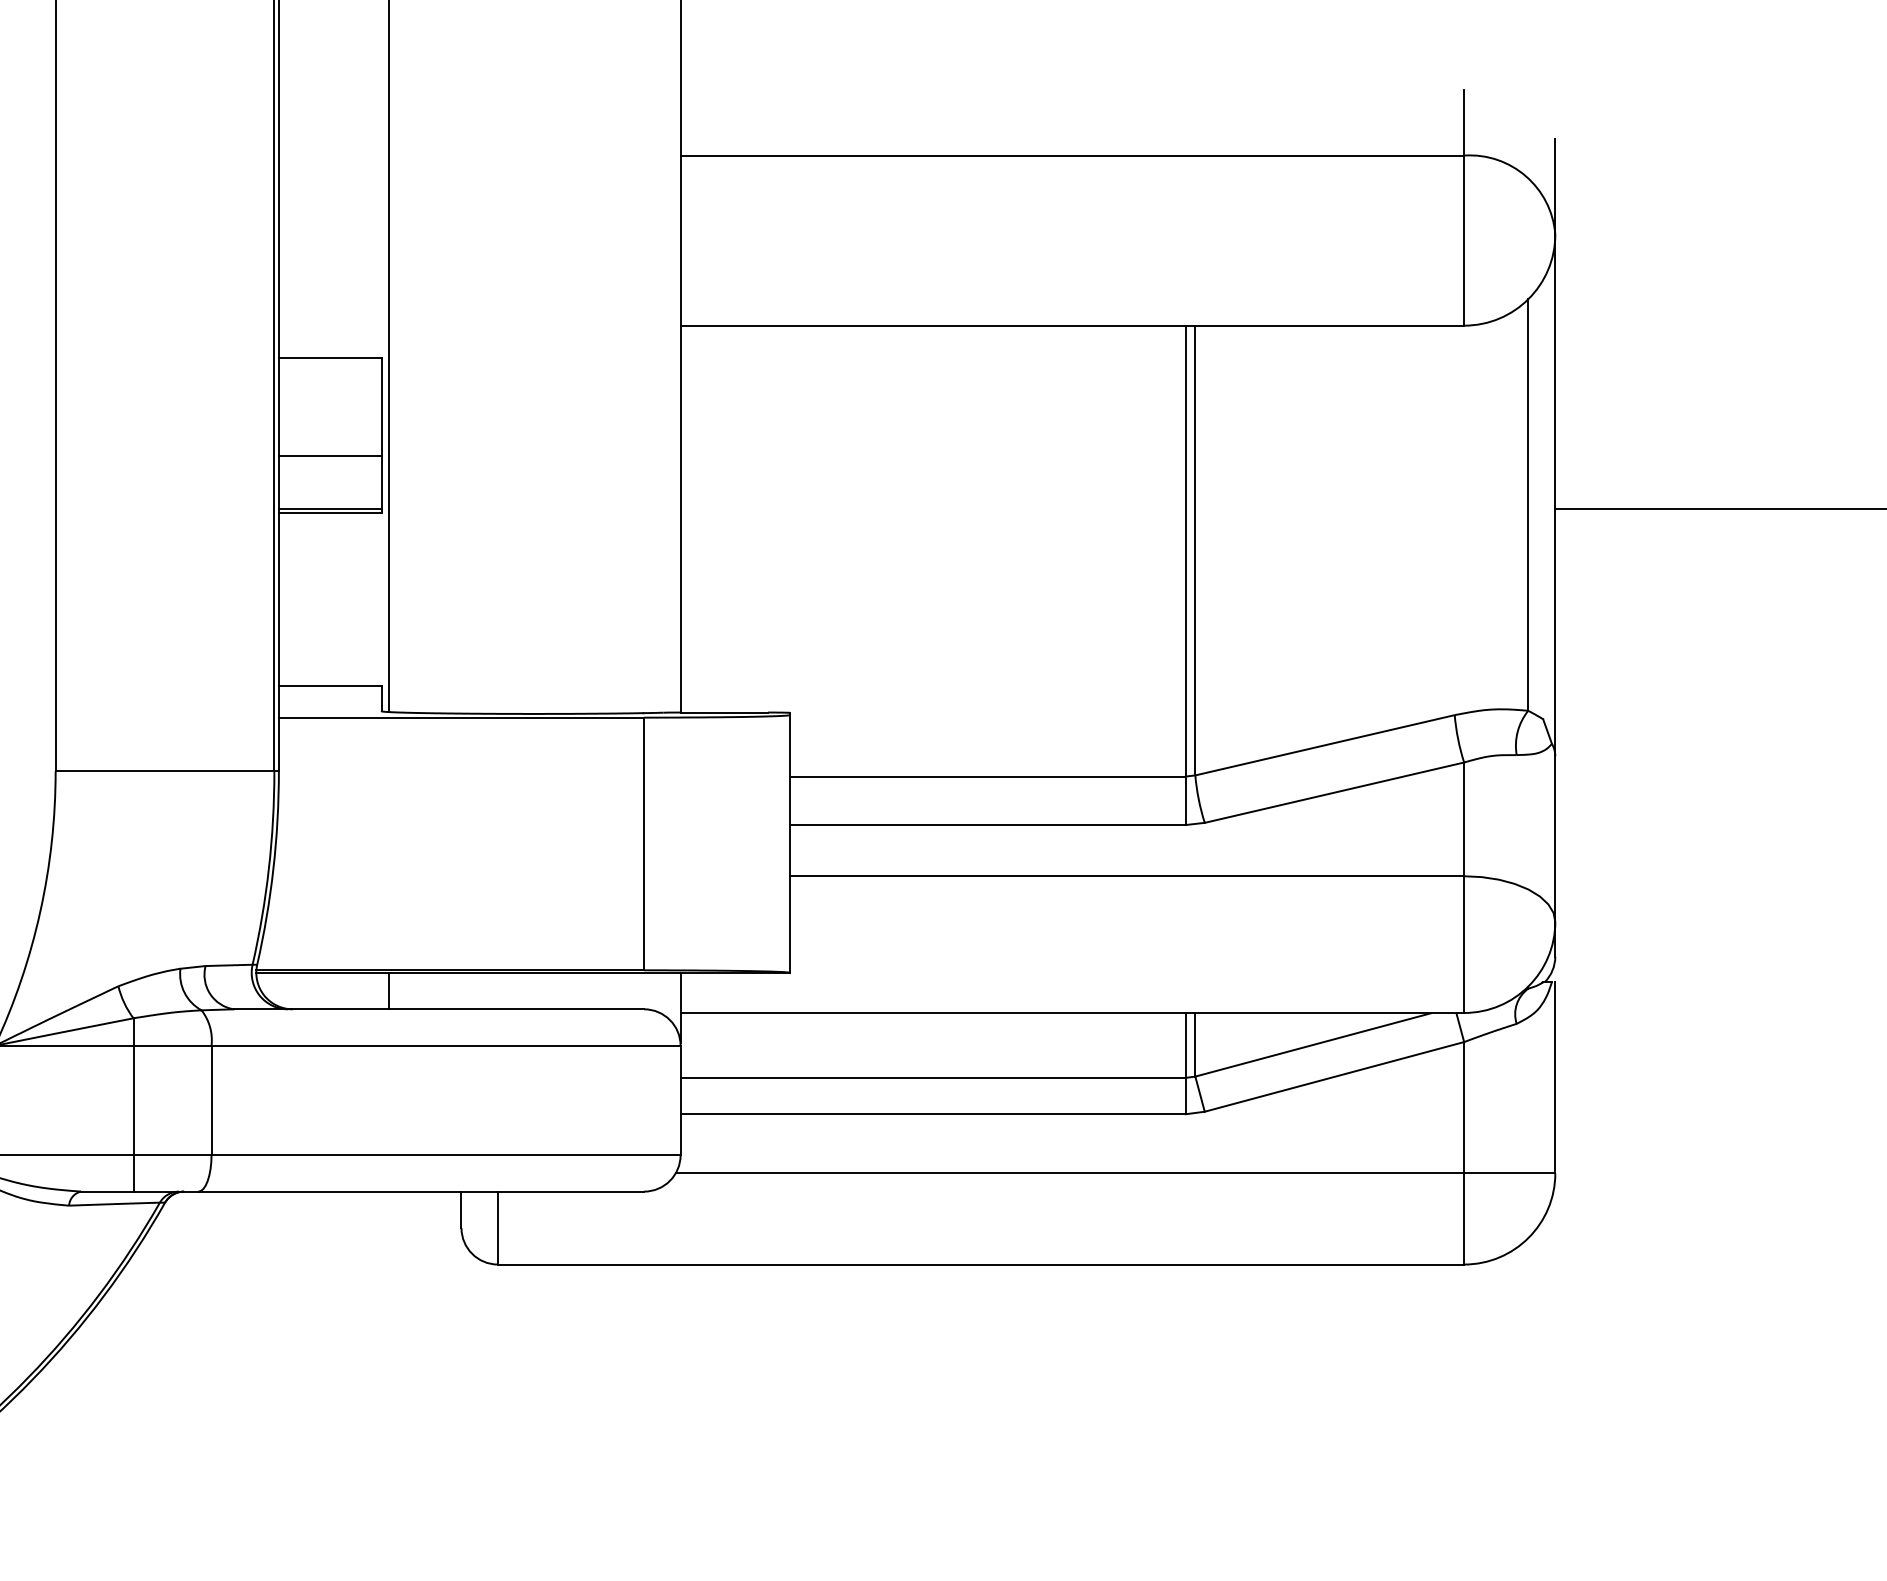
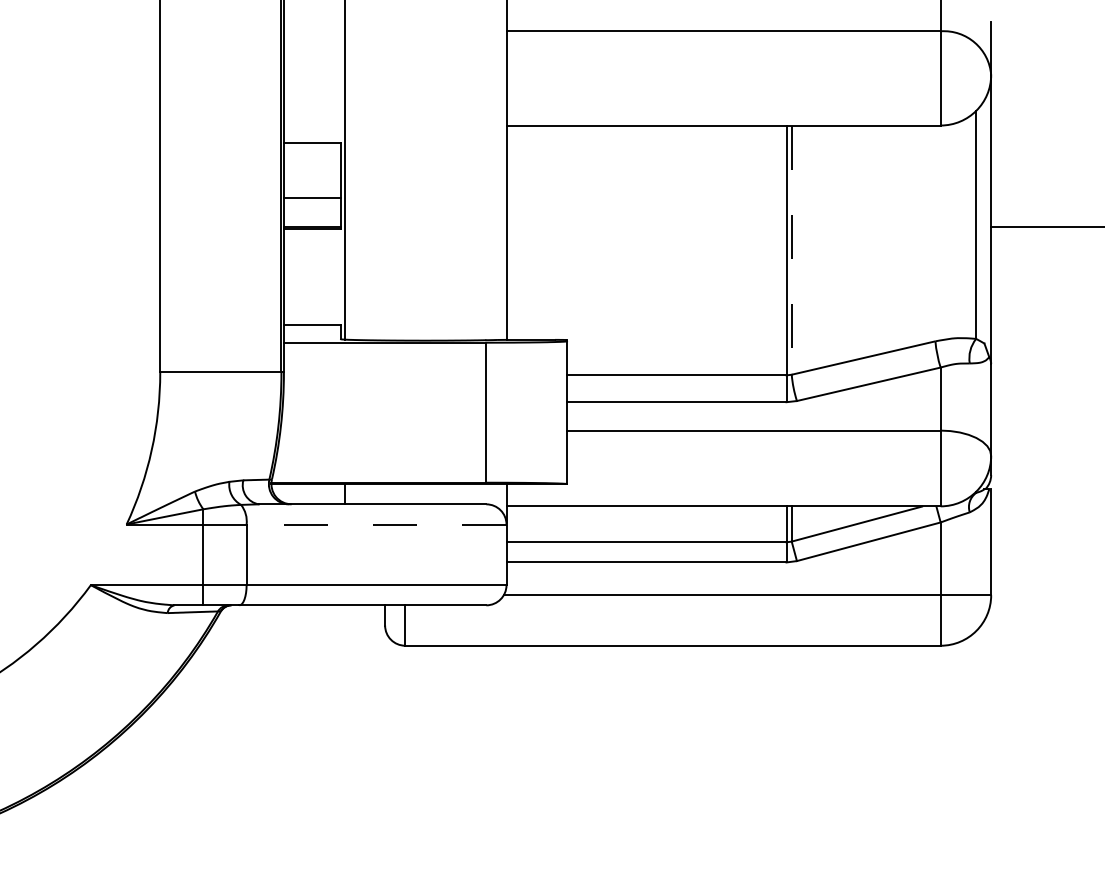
line: (1194, 551) -> (791, 250), solid -> dashed
line: (445, 1045) -> (376, 524), solid -> dashed

